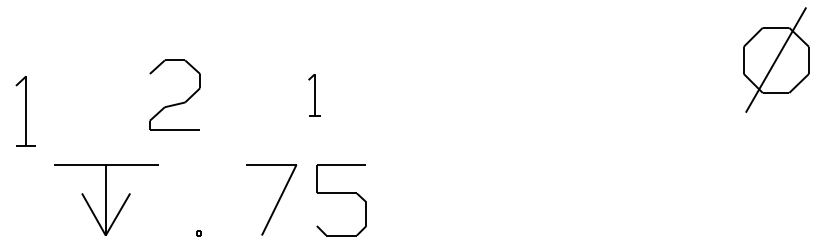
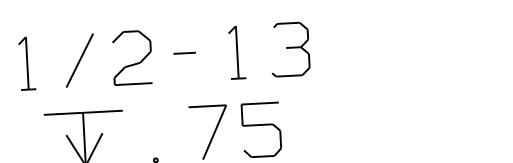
line: (244, 92) -> (184, 52), added
part: (384, 94) -> (289, 48), added
line: (104, 95) -> (79, 60), added
part: (314, 95) -> (237, 52), size x1.67
part: (25, 111) -> (26, 63), moved

